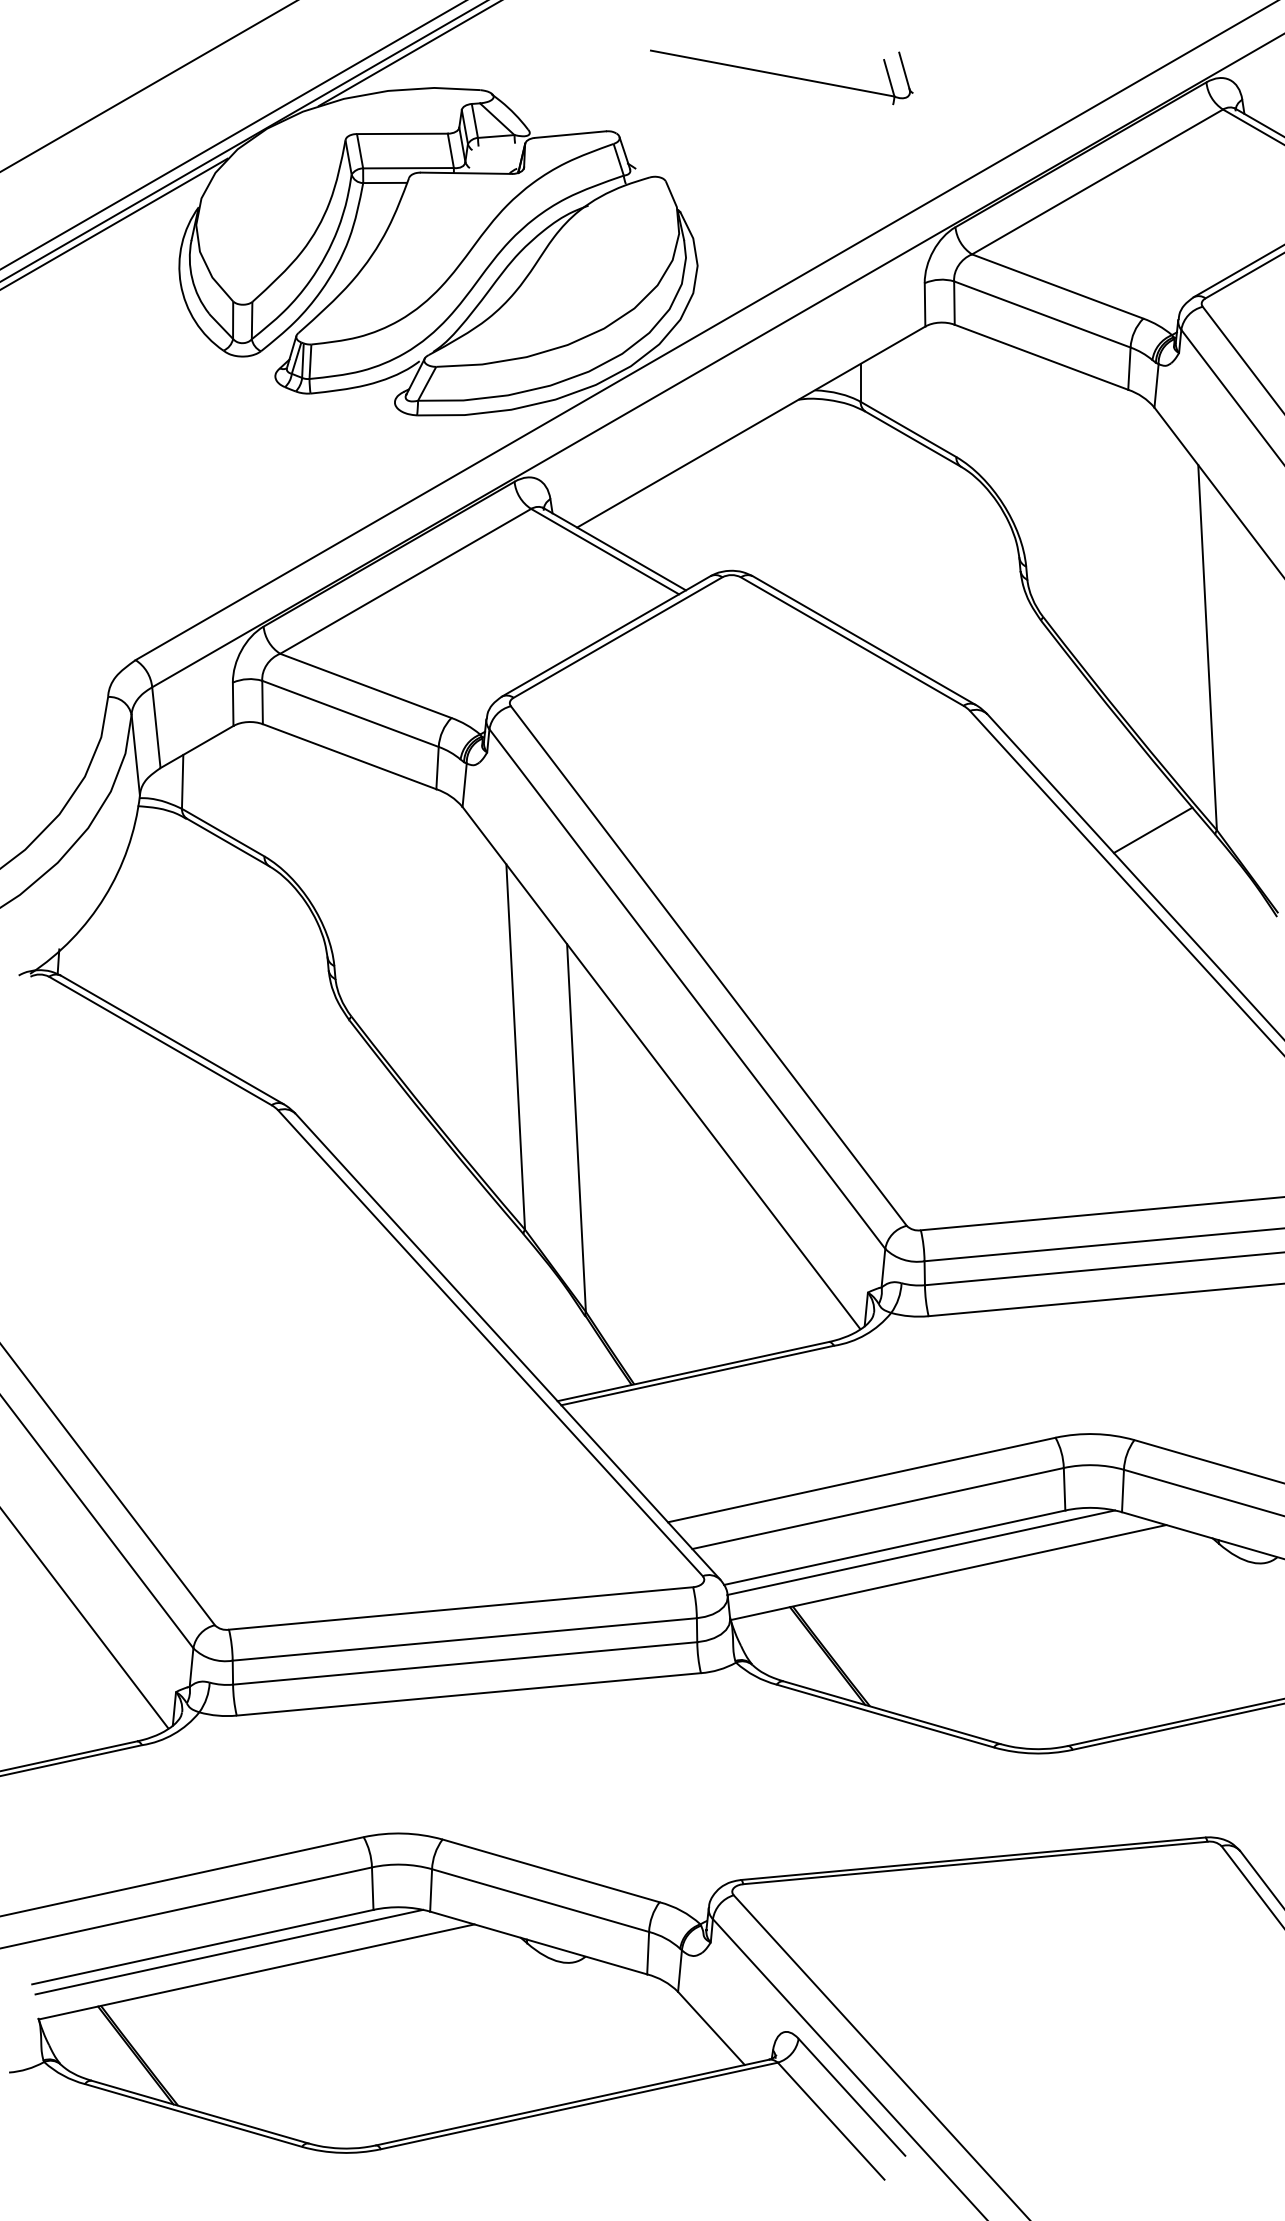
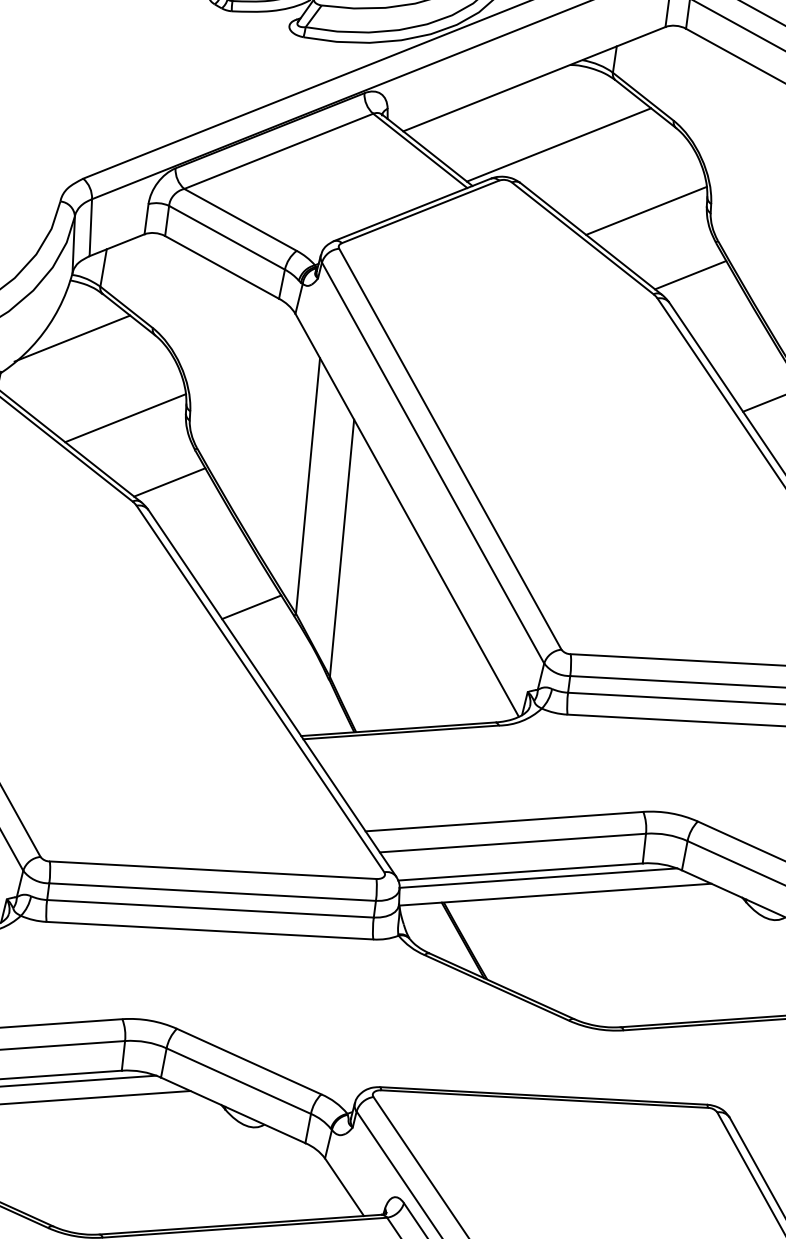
line: (799, 514) -> (559, 144), added
line: (936, 589) -> (646, 210), added
line: (1011, 670) -> (690, 274), added
line: (152, 887) -> (71, 338), added
line: (244, 988) -> (125, 417), added
line: (319, 1070) -> (169, 482), added
line: (461, 1229) -> (251, 607), added

